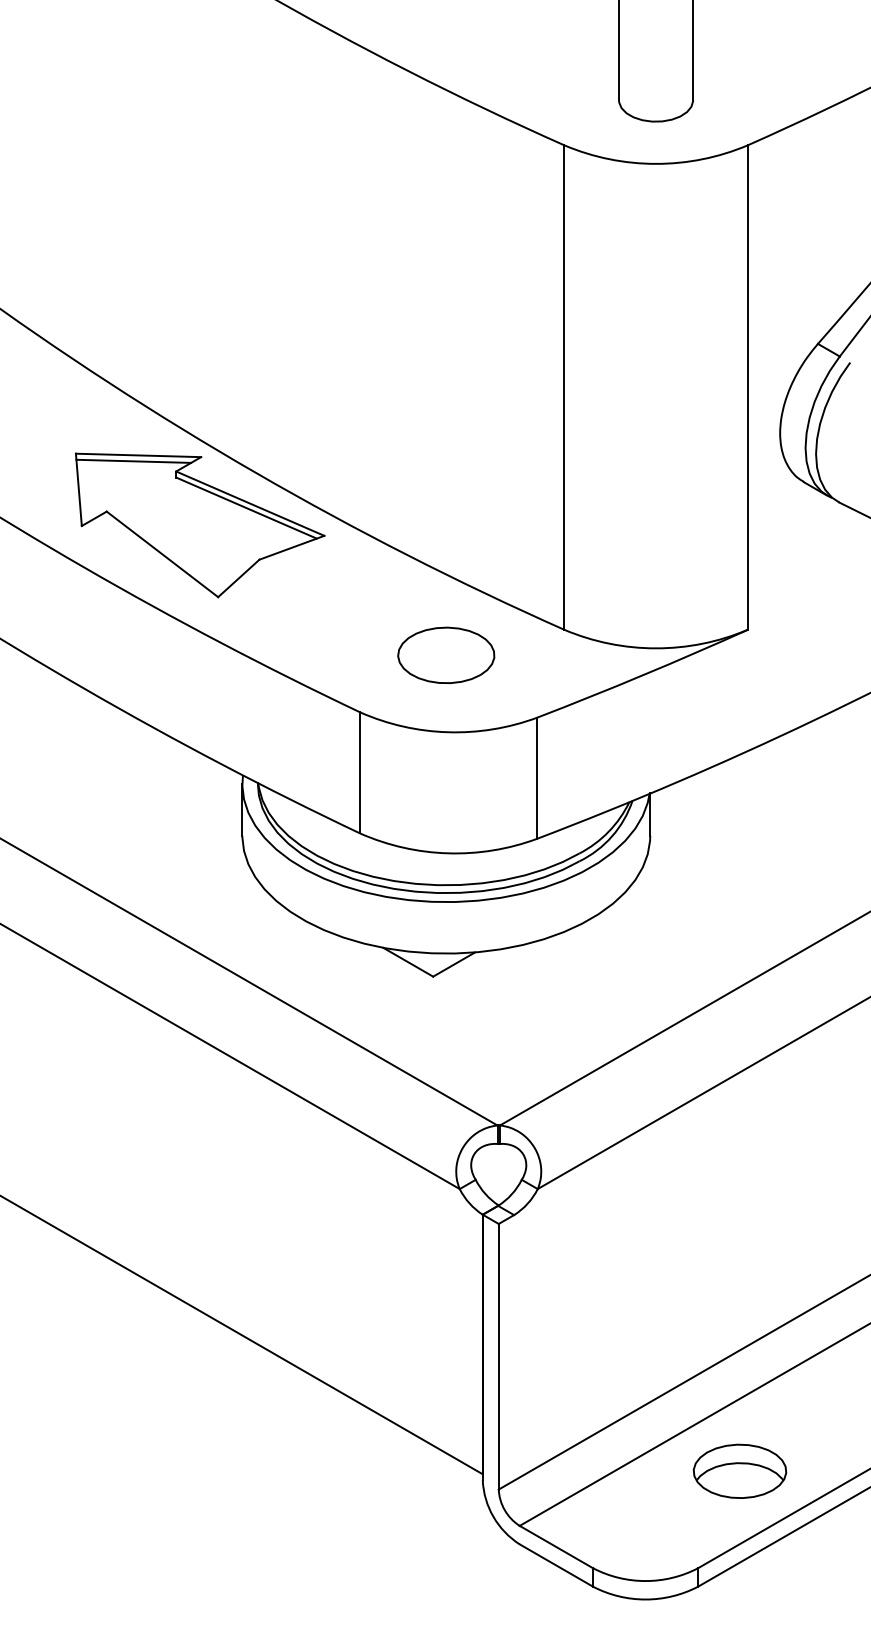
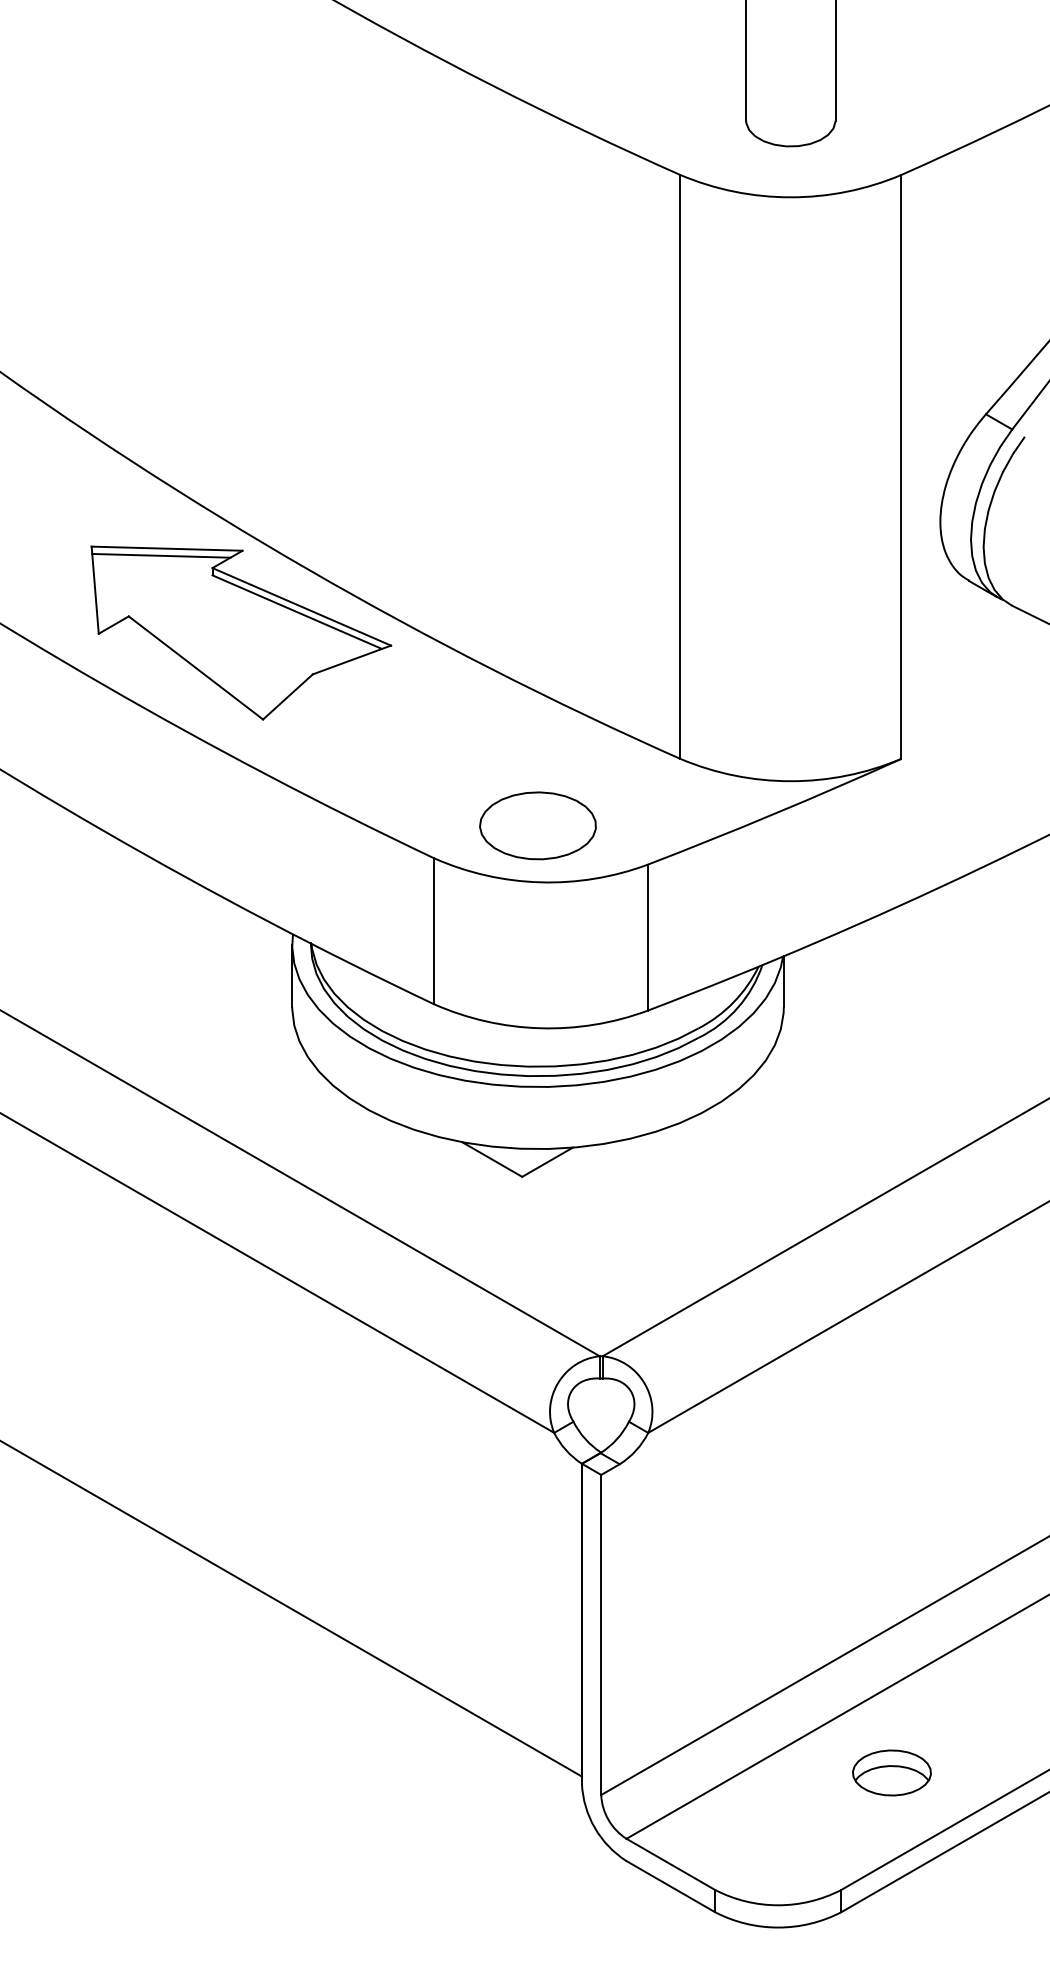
part: (446, 654) -> (538, 824), moved
part: (739, 1470) -> (891, 1772), size x0.7

